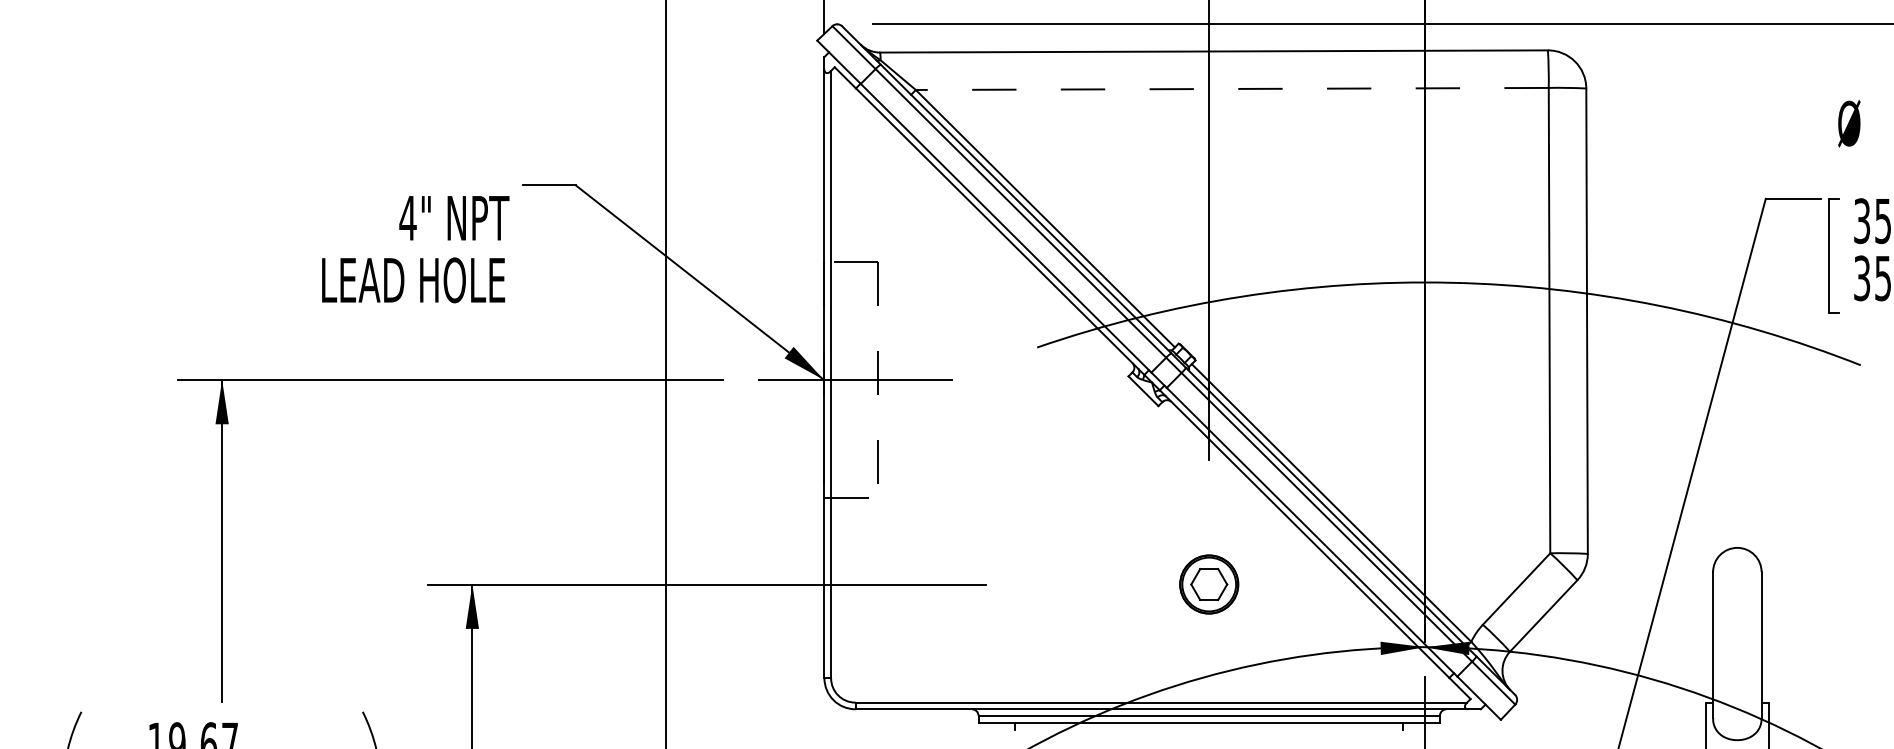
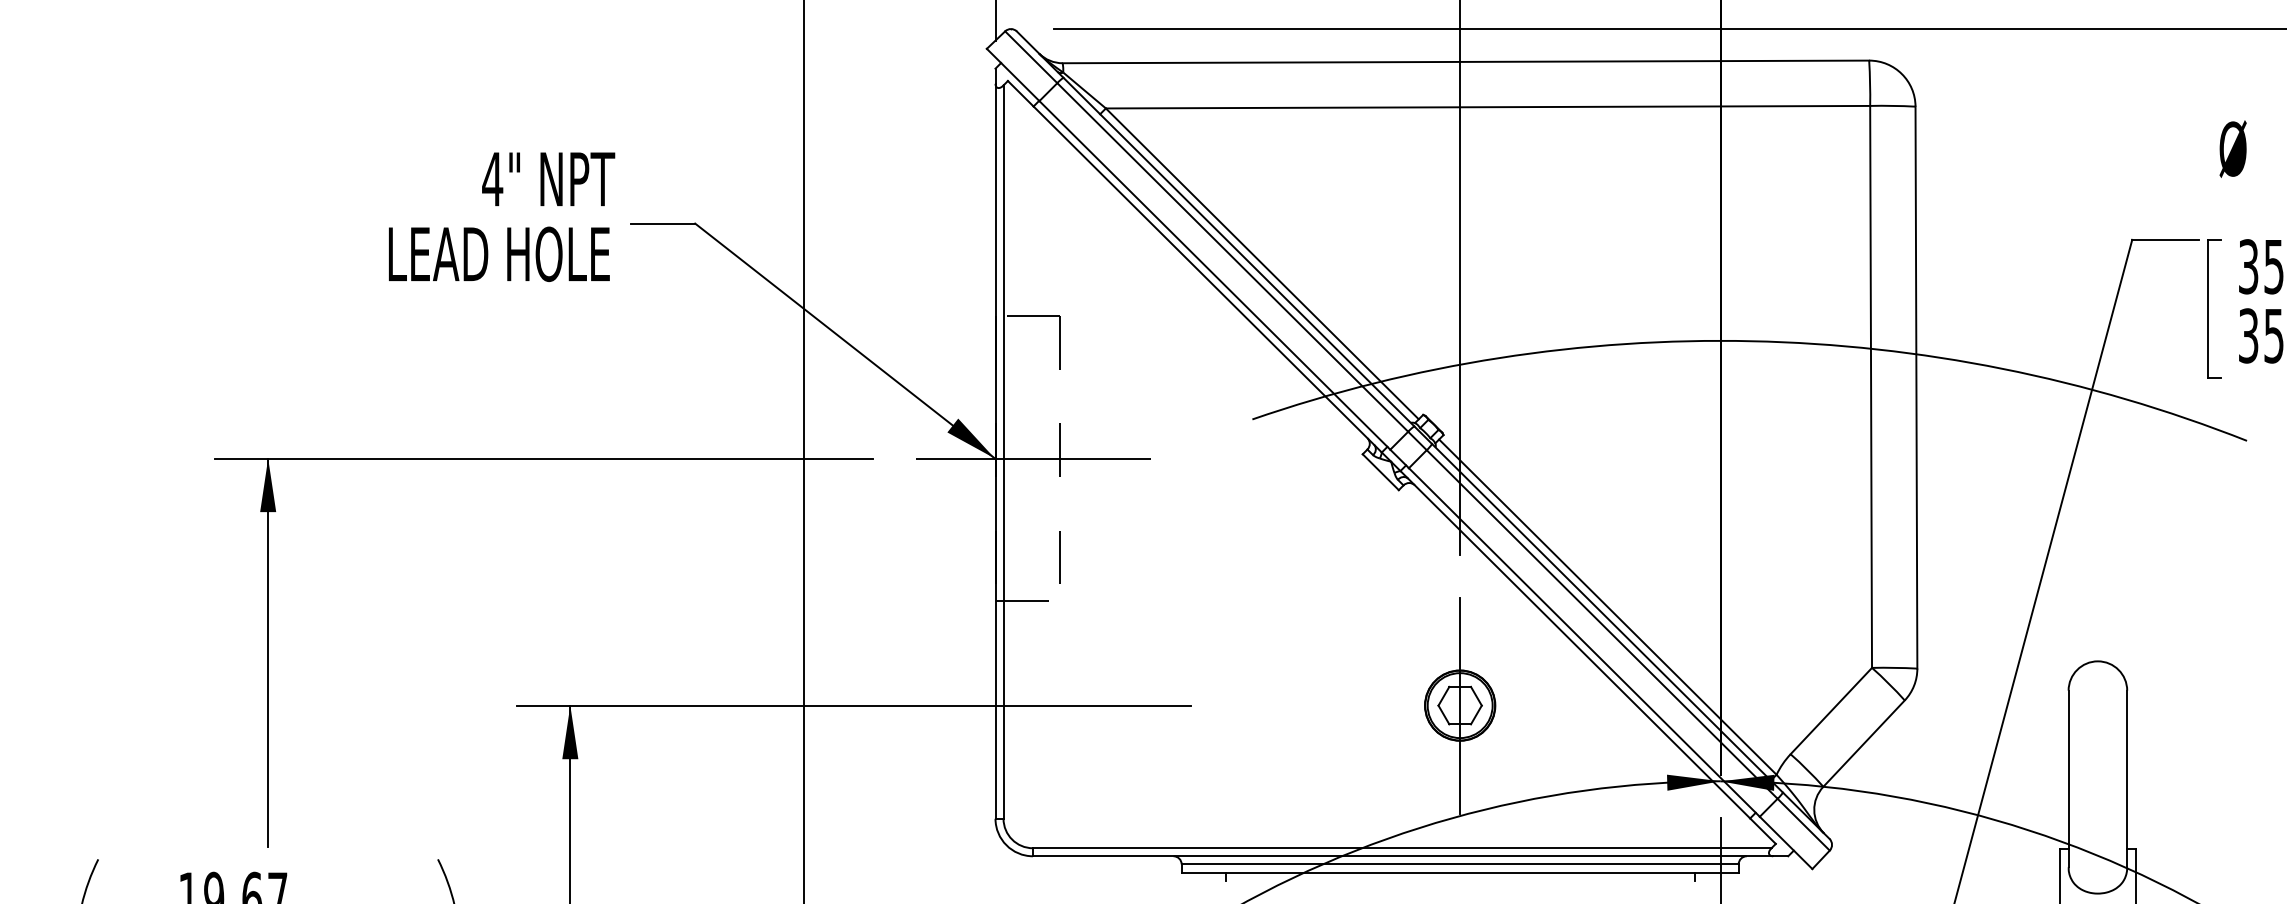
line: (1231, 89) -> (1487, 107), dashed -> solid
text: (416, 249) -> (502, 216), moved
line: (1209, 584) -> (1460, 705), added

